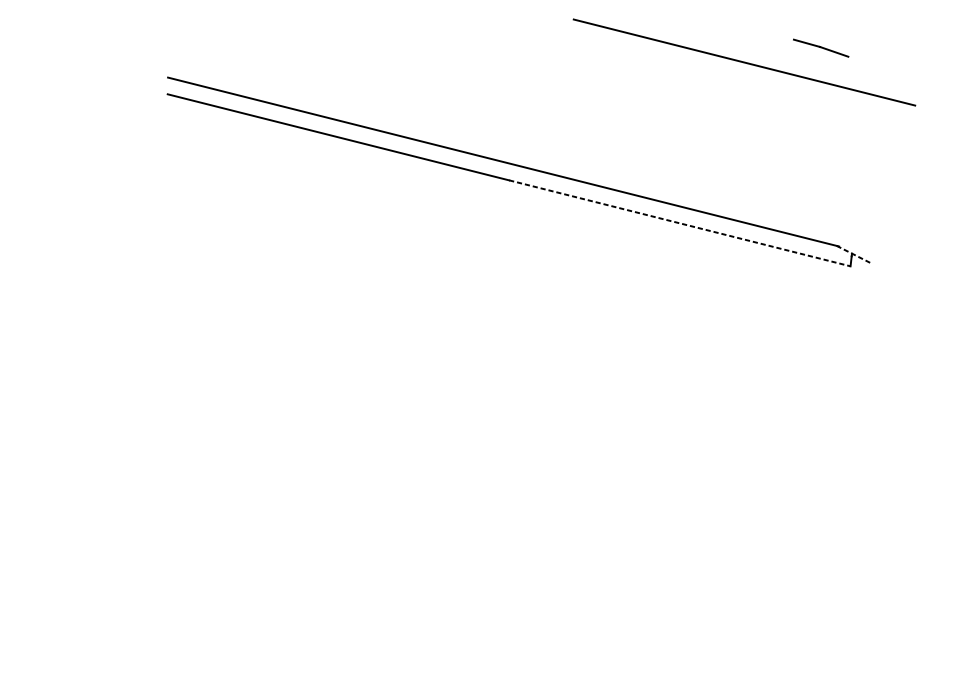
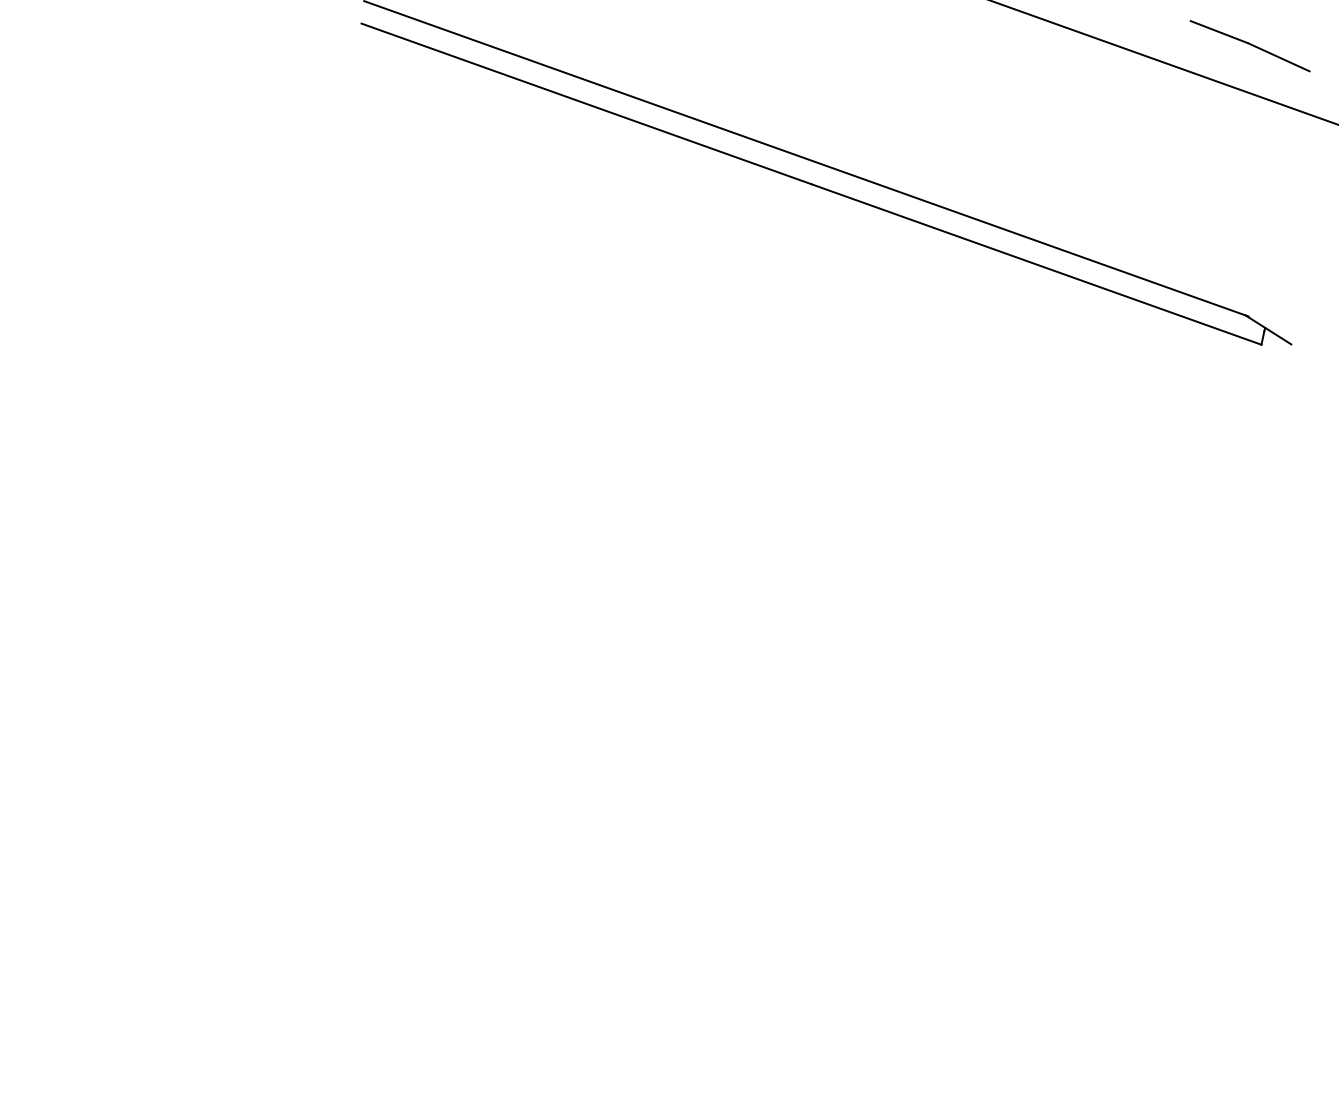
part: (820, 48) -> (1249, 46), size x1.67
line: (679, 223) -> (1036, 264), dashed -> solid
line: (854, 255) -> (1268, 330), dashed -> solid

